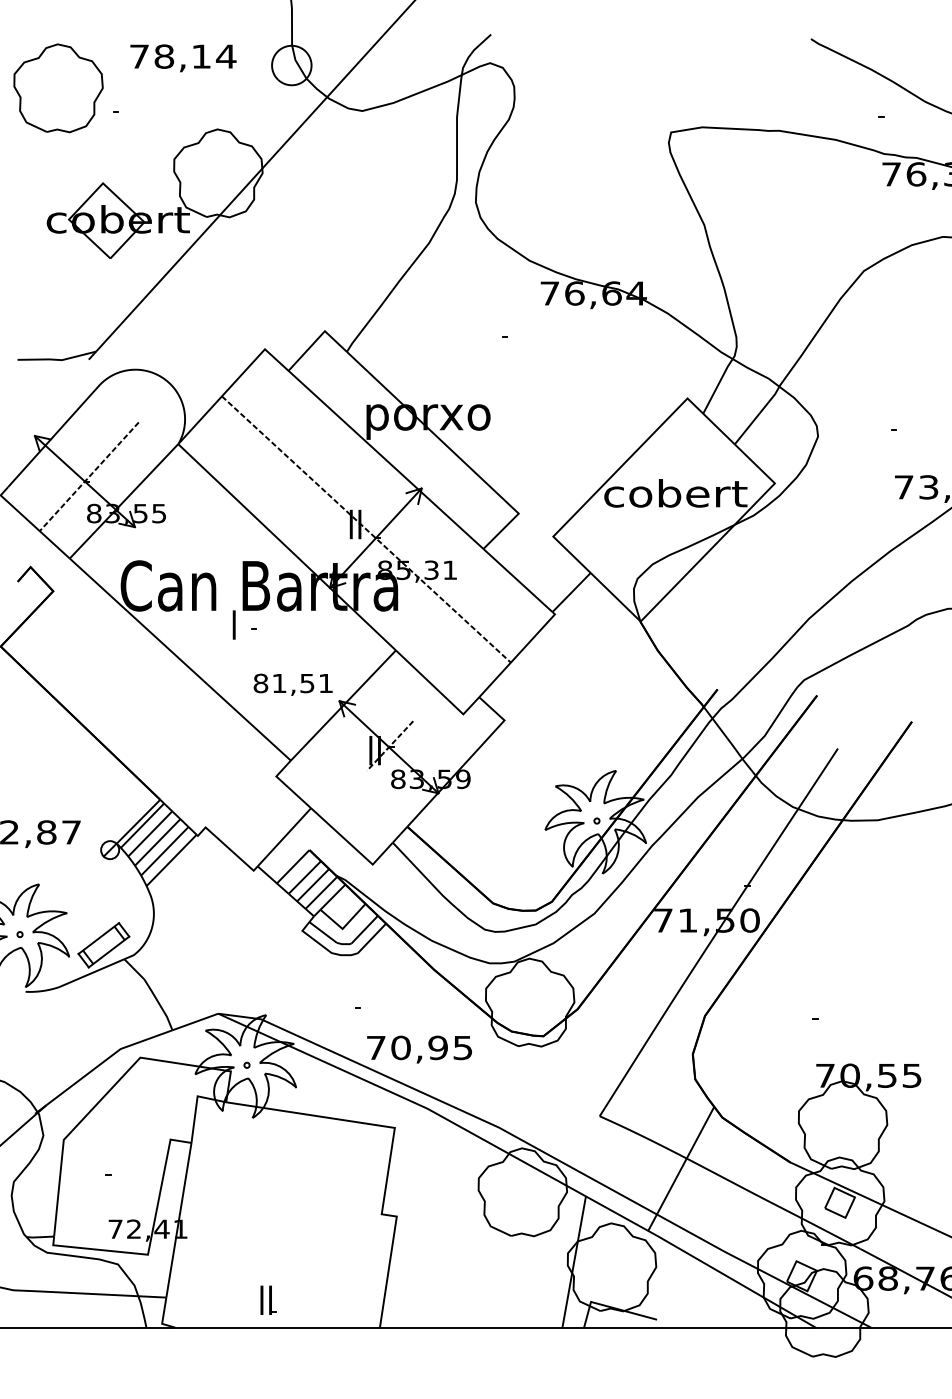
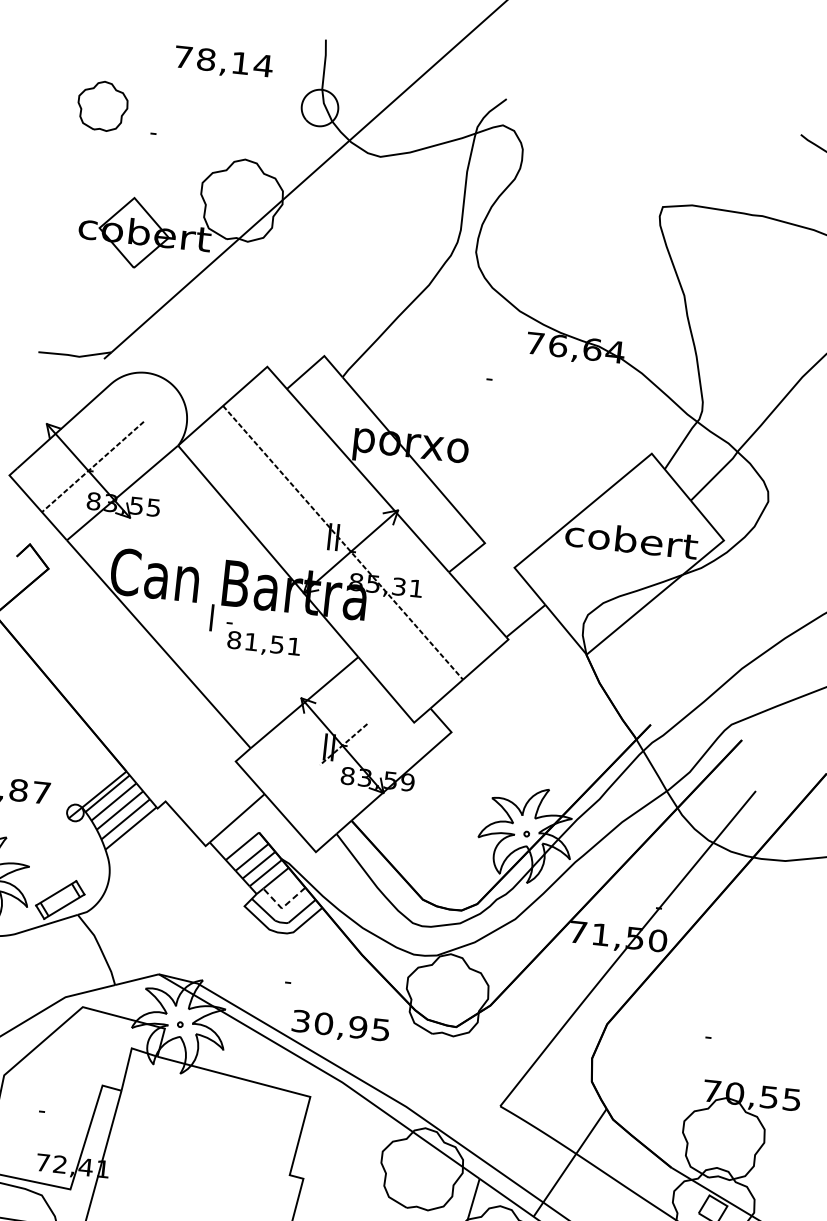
text: (183, 58) -> (223, 63), moved
part: (58, 88) -> (102, 106), size x0.6
text: (292, 684) -> (263, 644), moved
line: (343, 928) -> (282, 908), solid -> dashed
text: (375, 1047) -> (300, 1020), 70,95 -> 30,95

